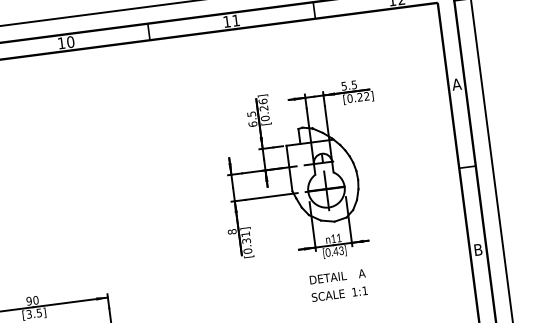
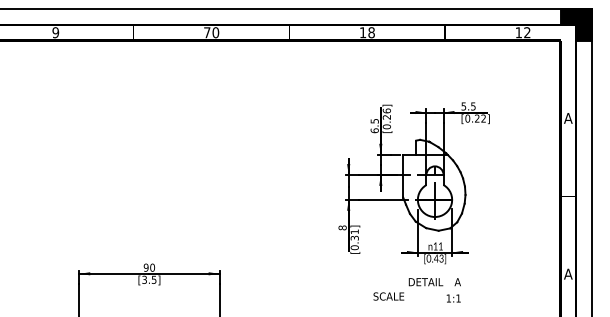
text: (235, 20) -> (371, 32), 11 -> 18
text: (61, 43) -> (207, 32), 10 -> 70
text: (478, 249) -> (568, 273), B -> A
text: (327, 295) -> (388, 296), moved

